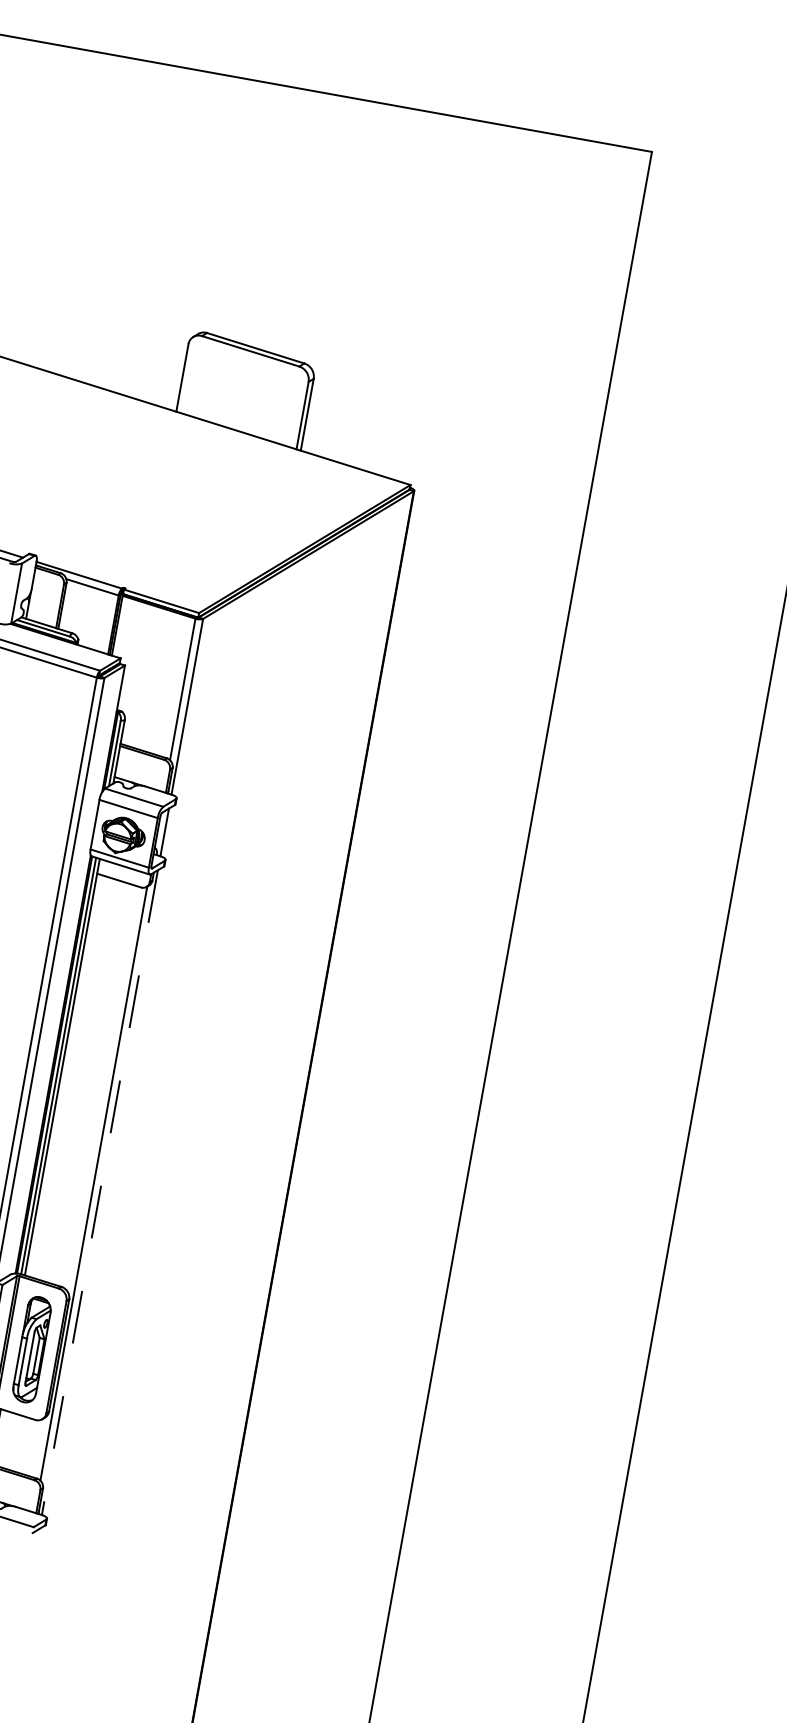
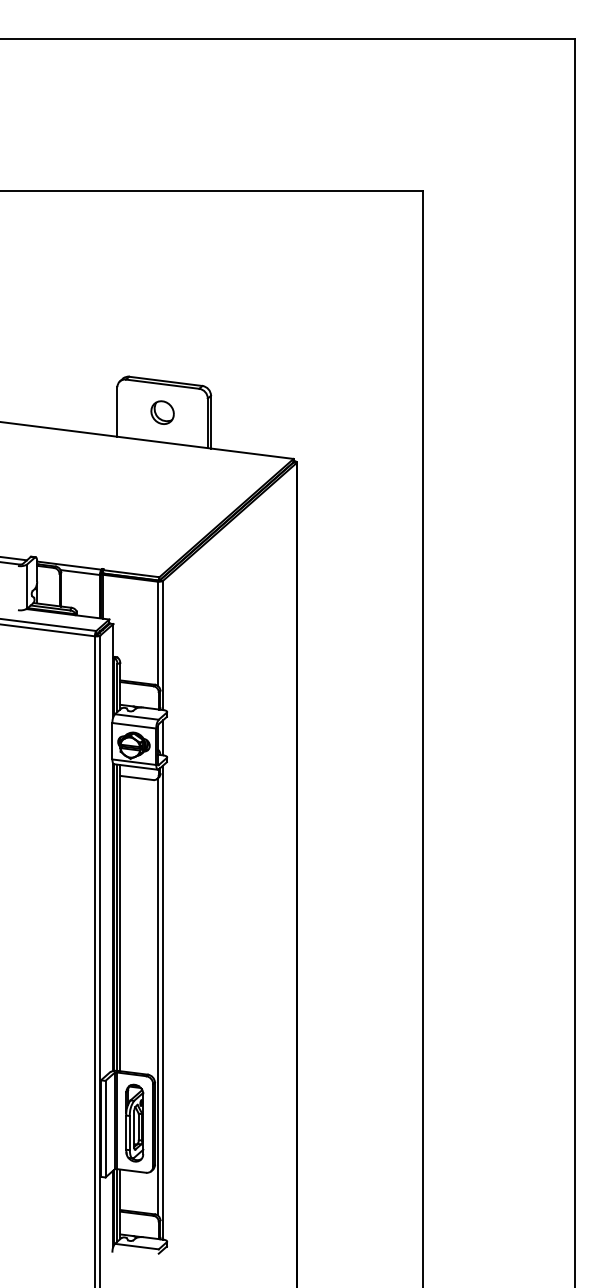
part: (243, 389) -> (162, 412), added
line: (100, 1193) -> (163, 1003), dashed -> solid

